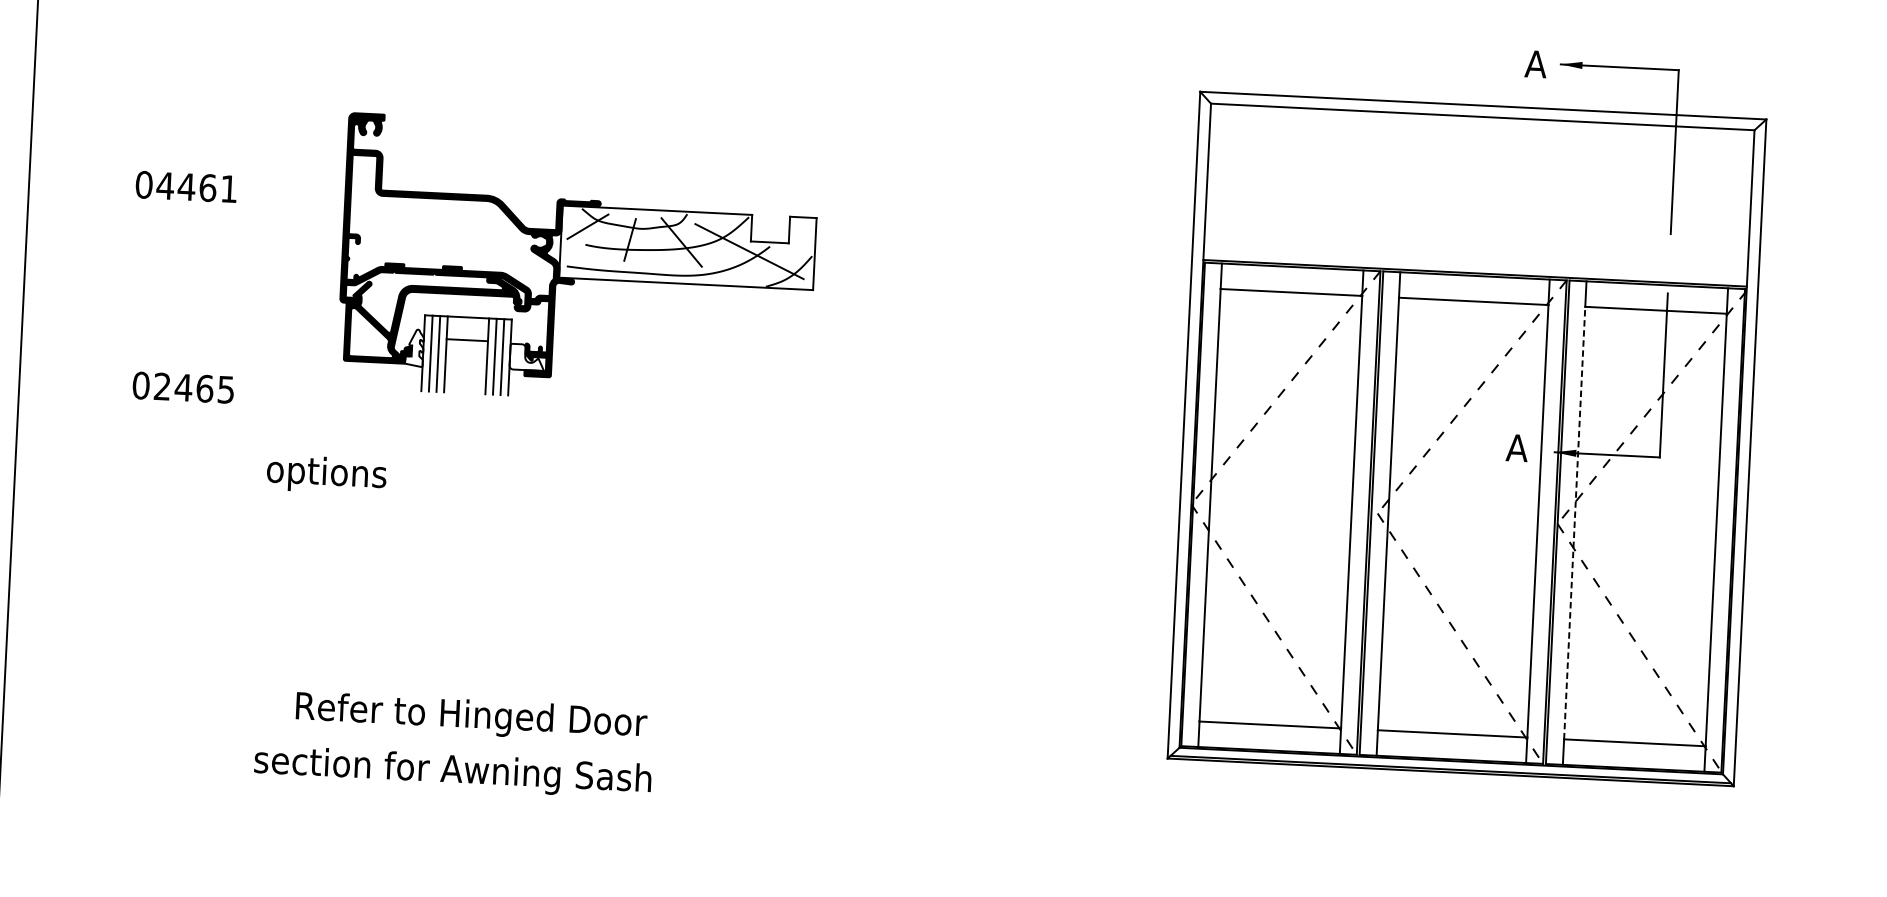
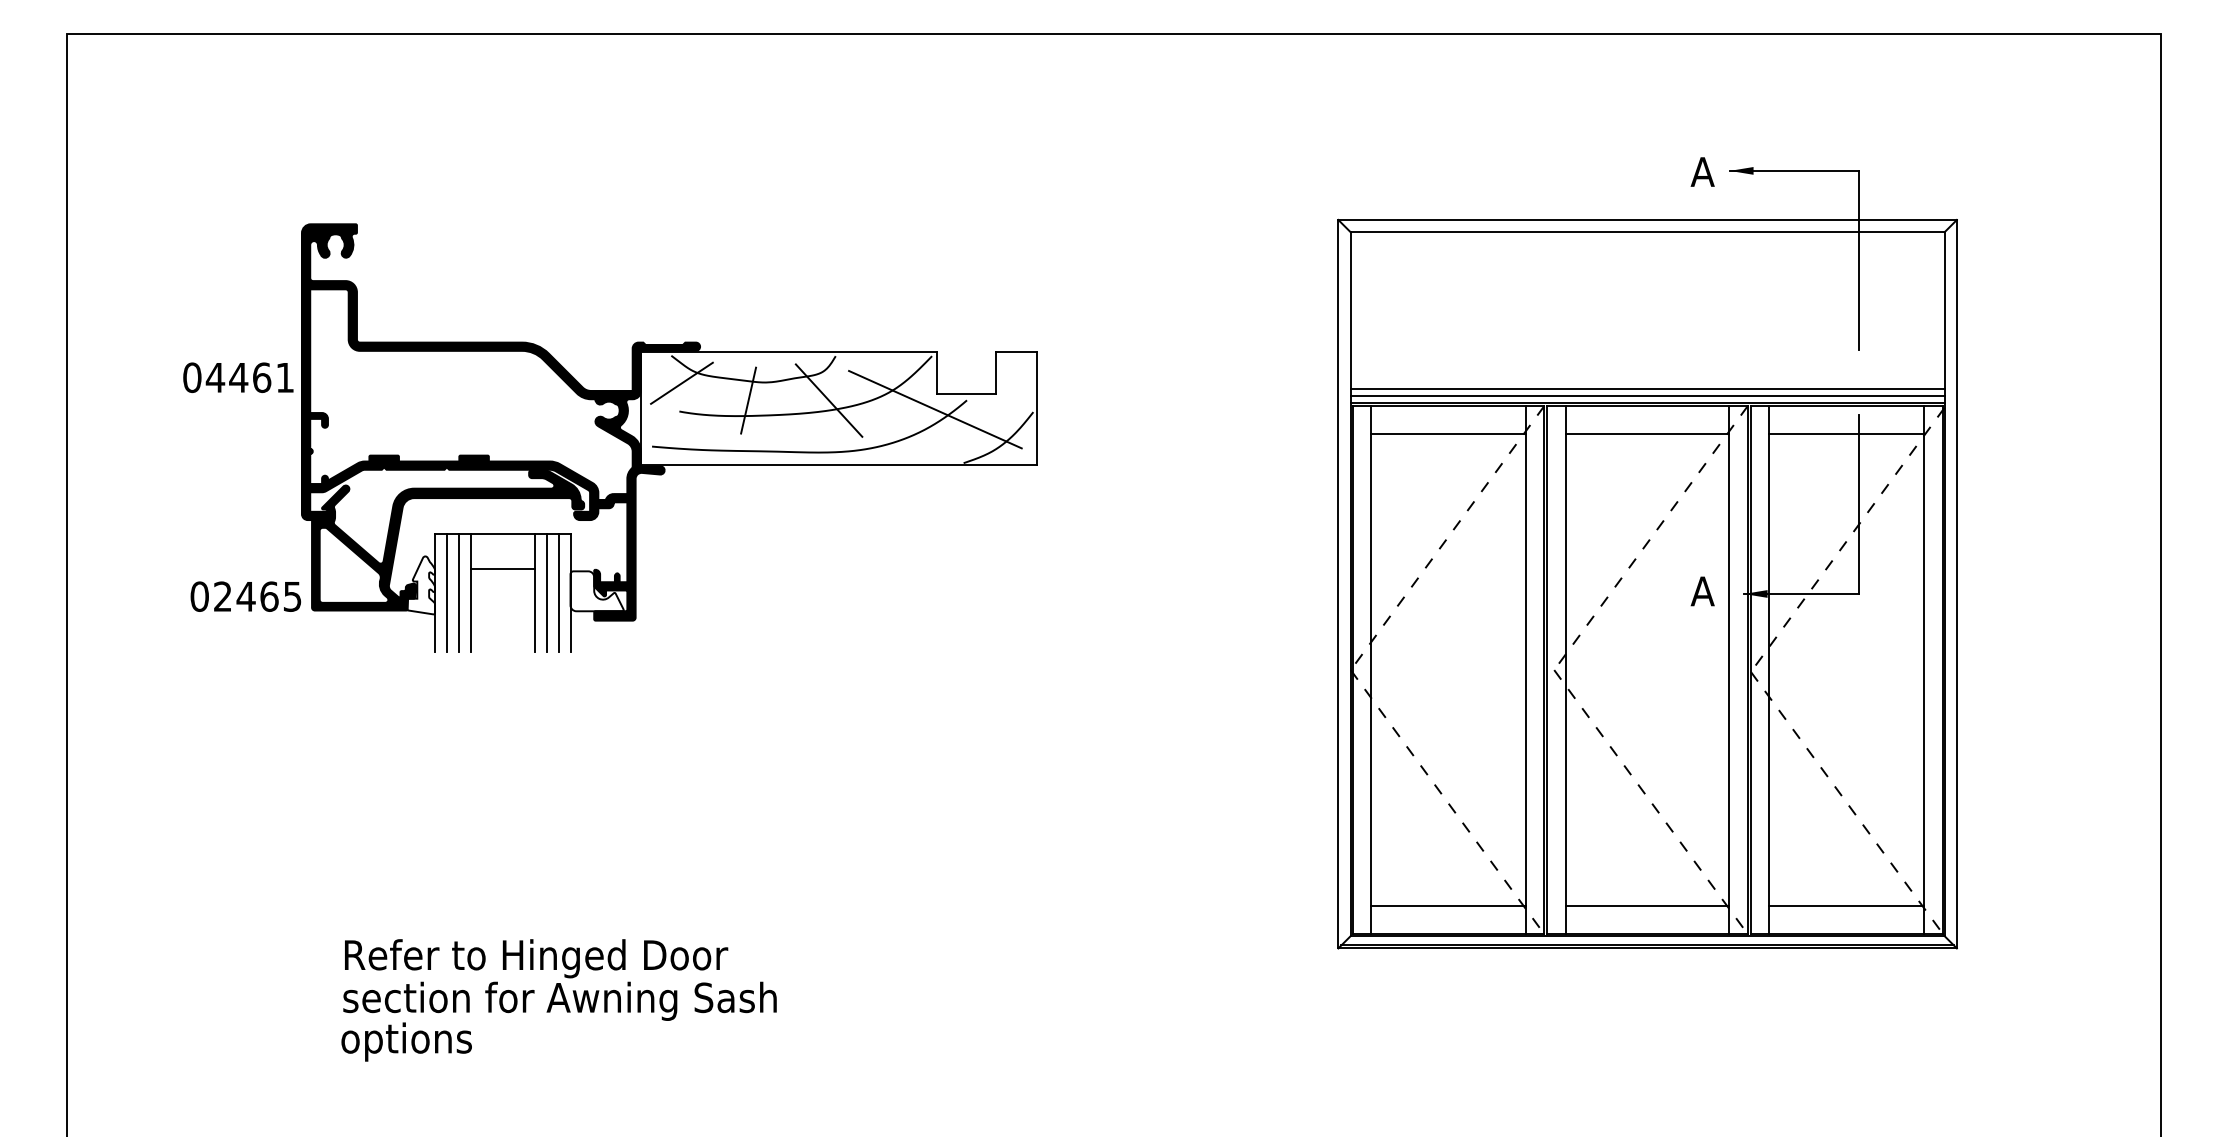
line: (1475, 259) -> (1647, 388), added
part: (578, 260) -> (669, 437), size x1.43
line: (1475, 266) -> (1647, 395), added
text: (326, 474) -> (406, 1041), moved
line: (1574, 522) -> (1769, 669), dashed -> solid
text: (471, 717) -> (536, 958), moved

